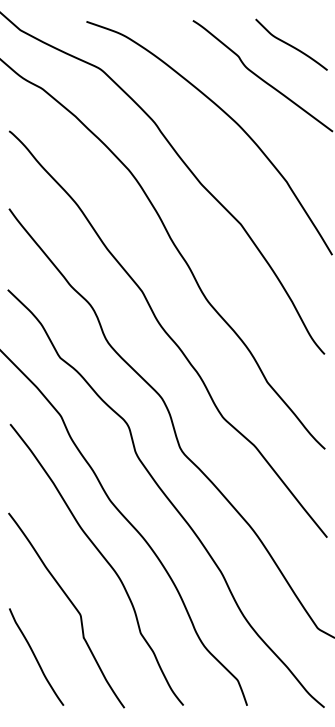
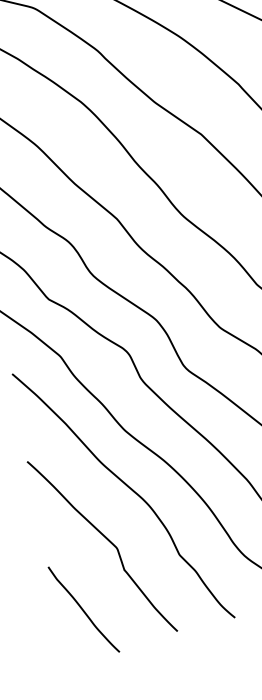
curve: (36, 656) -> (83, 609), moved

